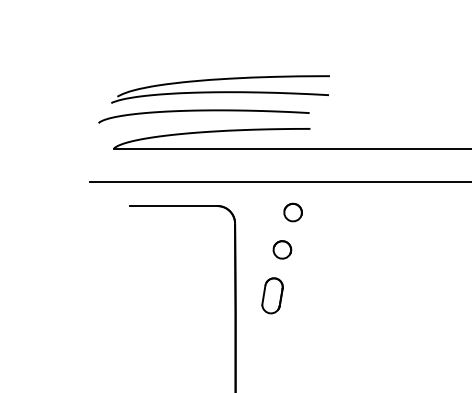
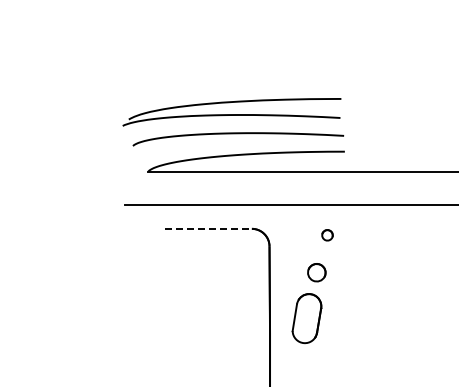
part: (220, 89) -> (231, 112), moved
line: (173, 206) -> (207, 229), solid -> dashed
part: (292, 212) -> (326, 235), size x0.6
part: (272, 295) -> (306, 318), size x1.4

